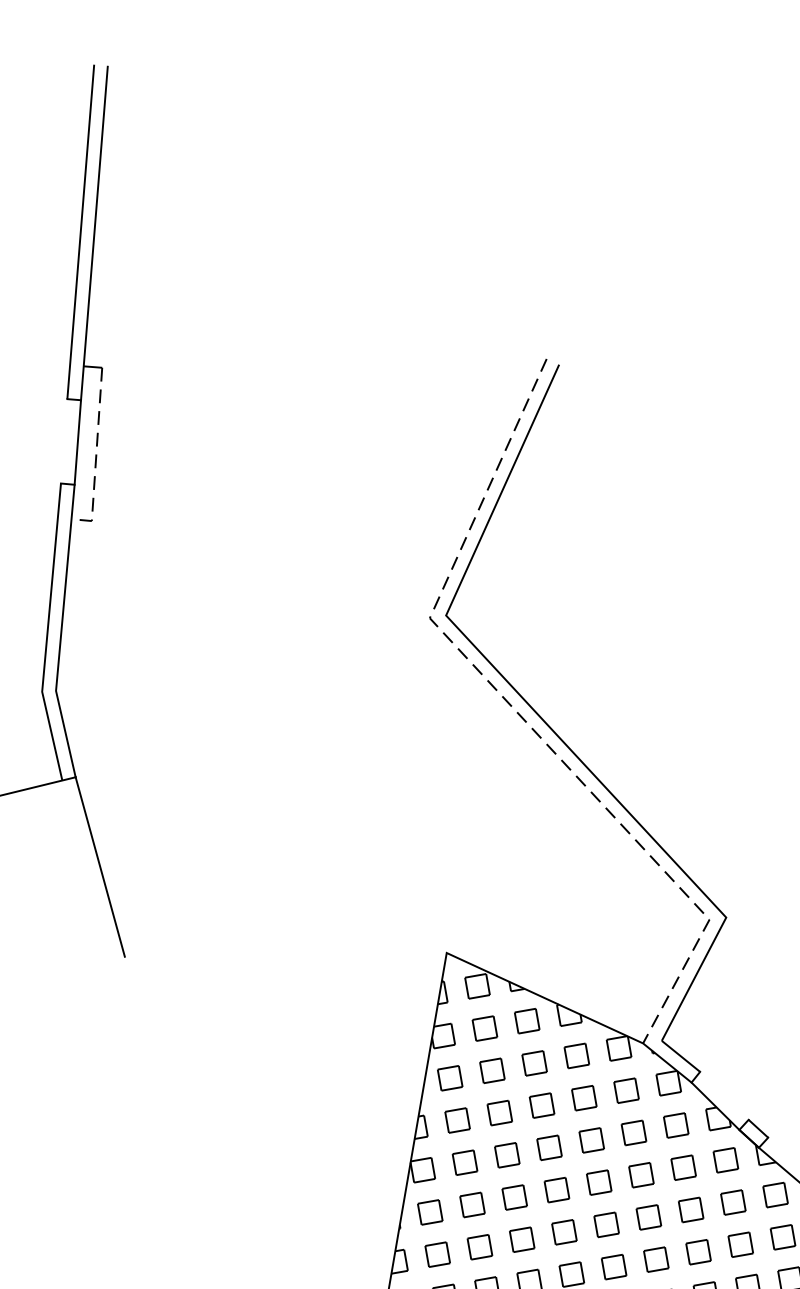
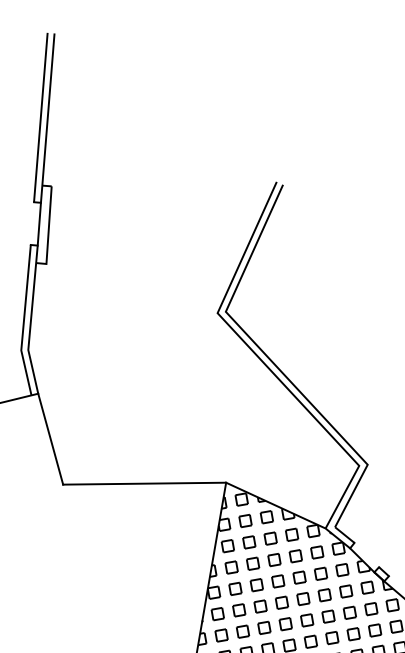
line: (95, 456) -> (48, 231), dashed -> solid
line: (522, 717) -> (264, 363), dashed -> solid
line: (285, 954) -> (144, 483), added

